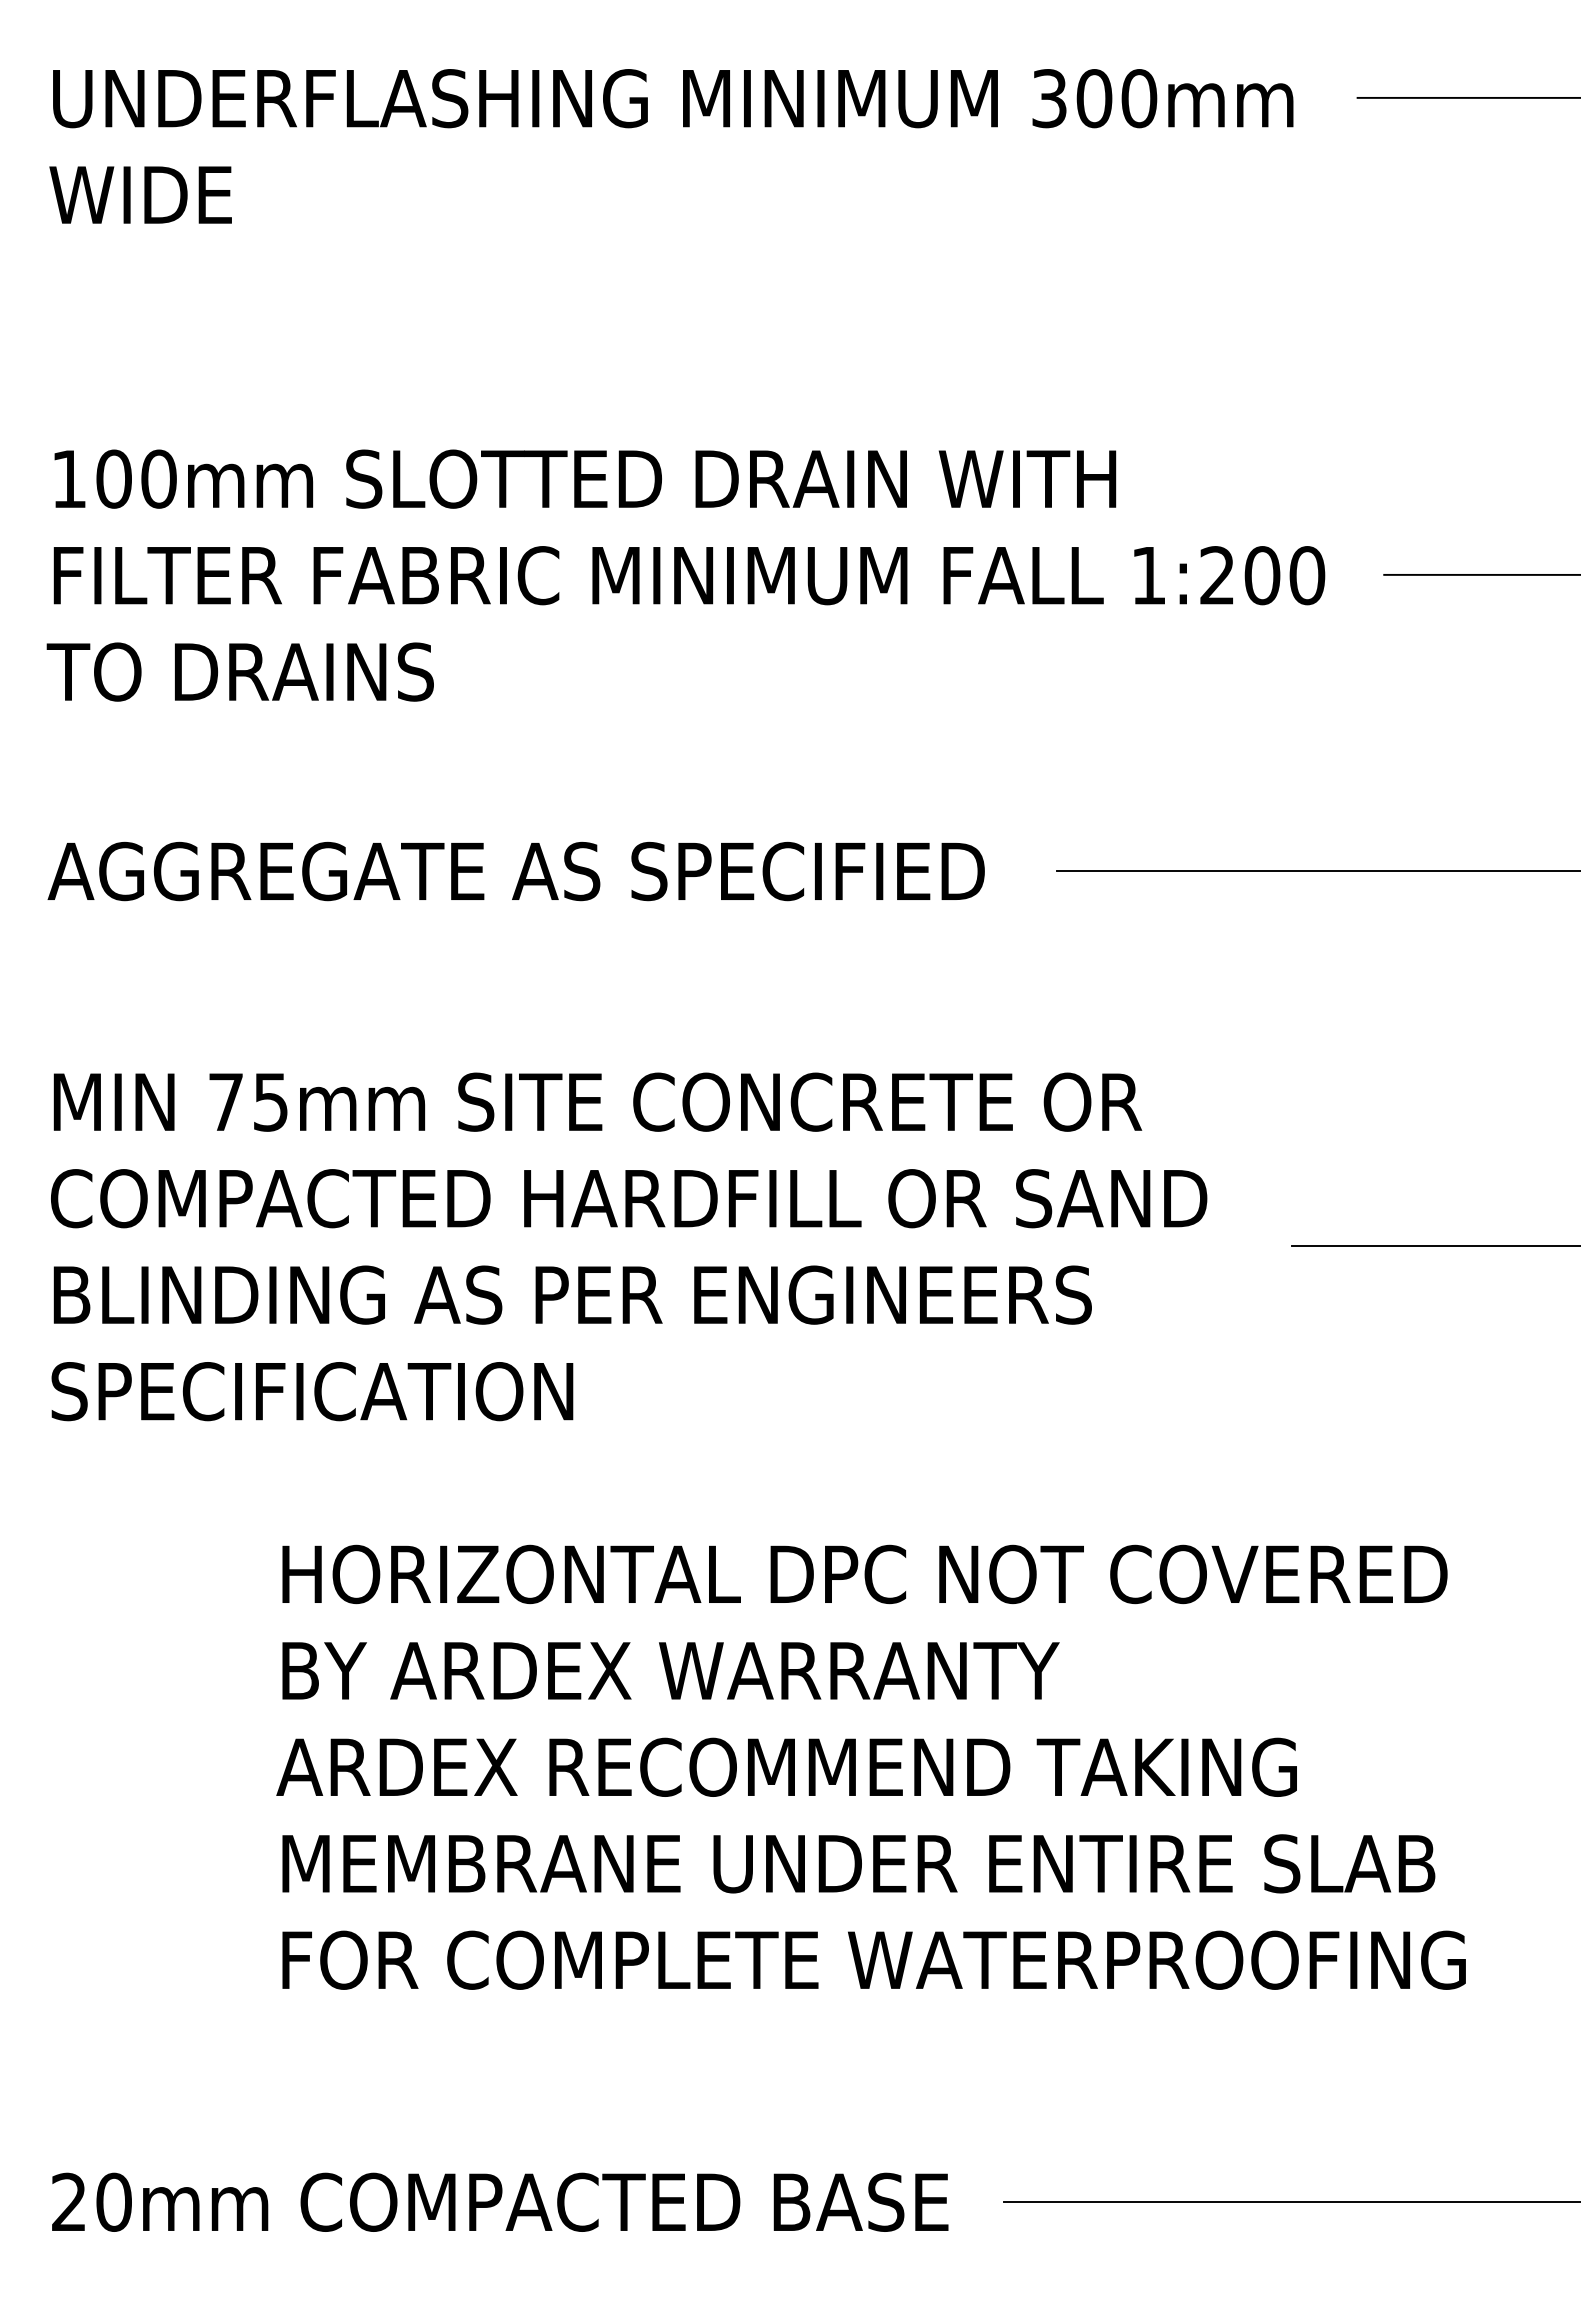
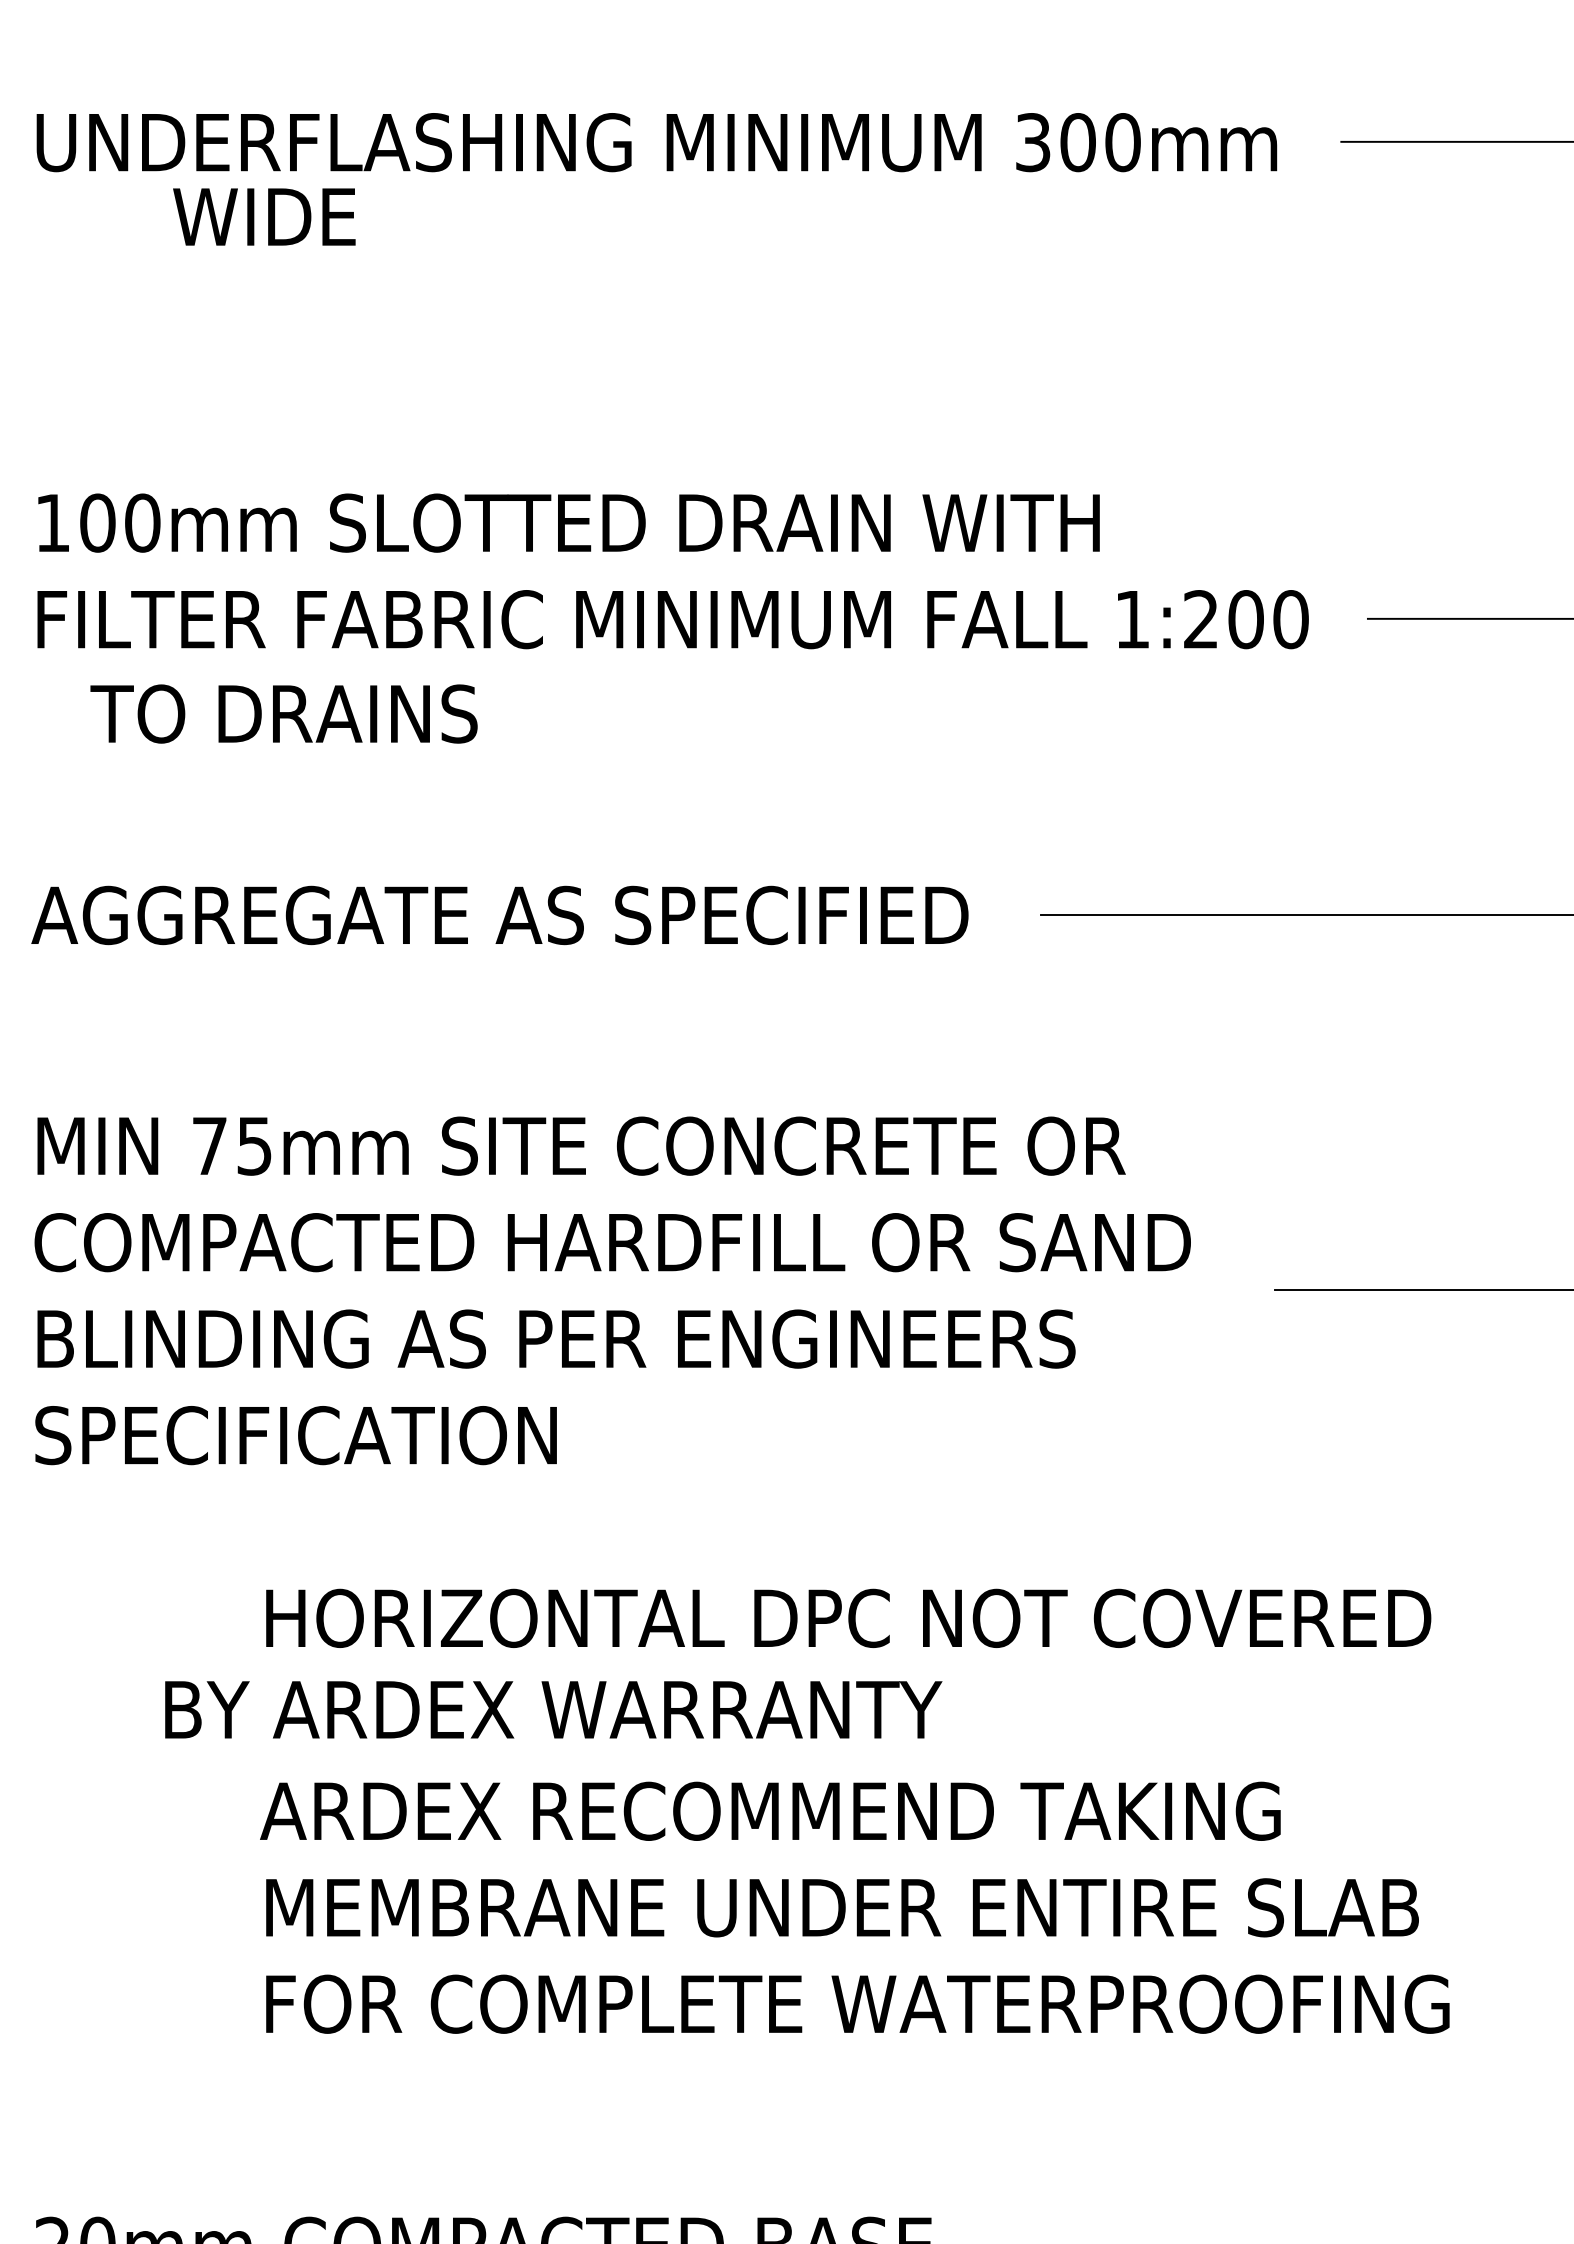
text: (140, 194) -> (264, 216), moved
text: (239, 671) -> (283, 713), moved
text: (670, 1670) -> (553, 1709), moved

